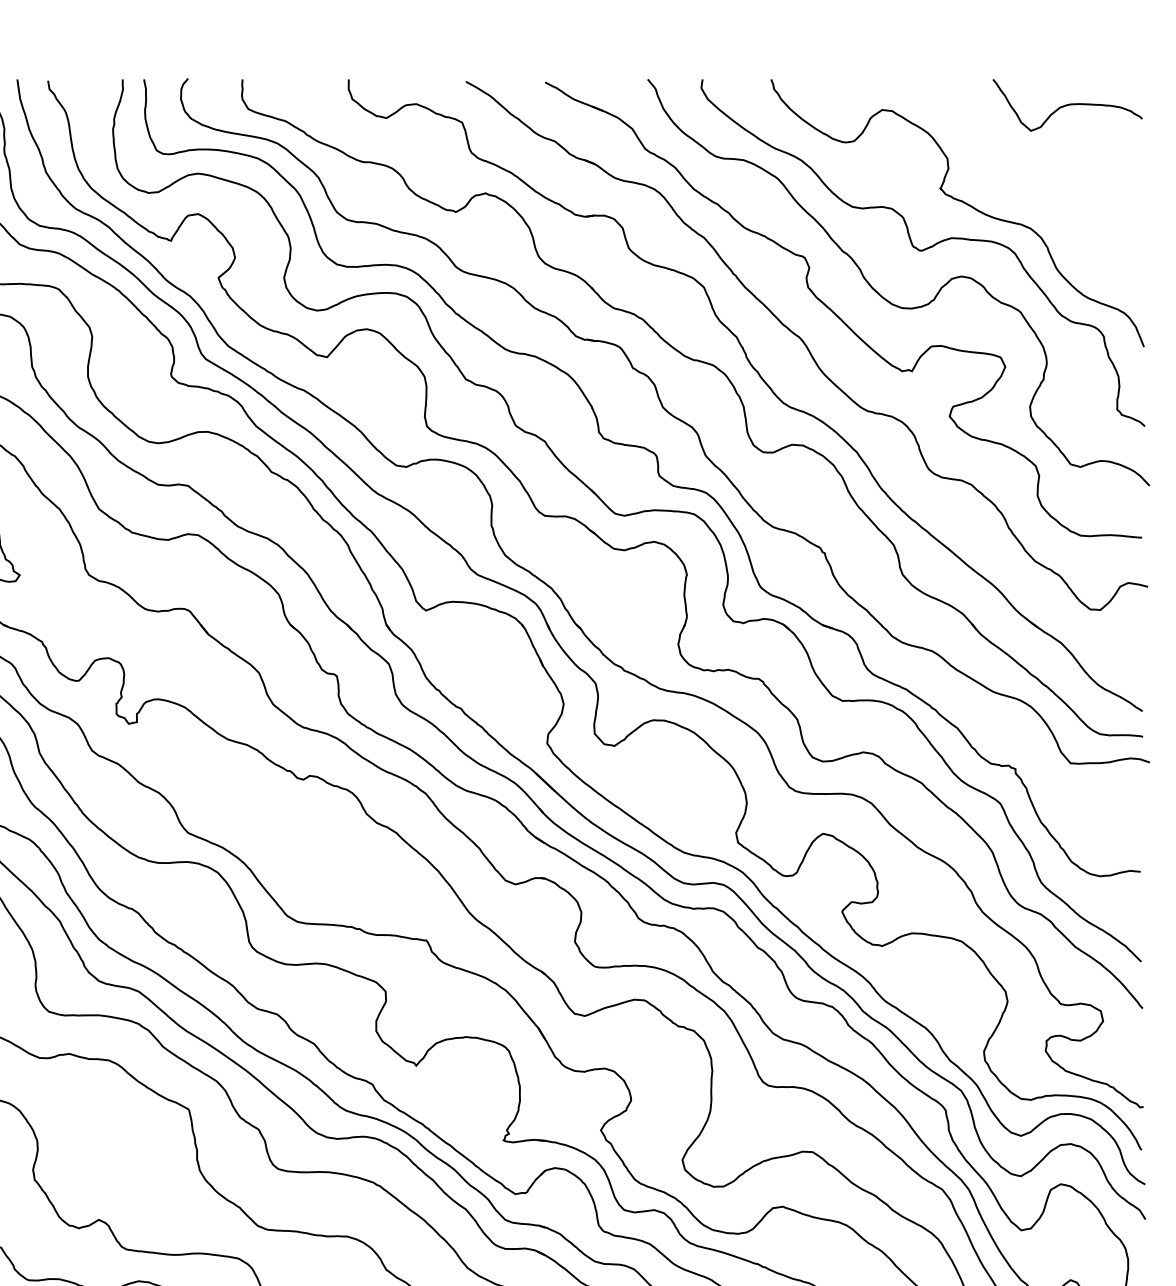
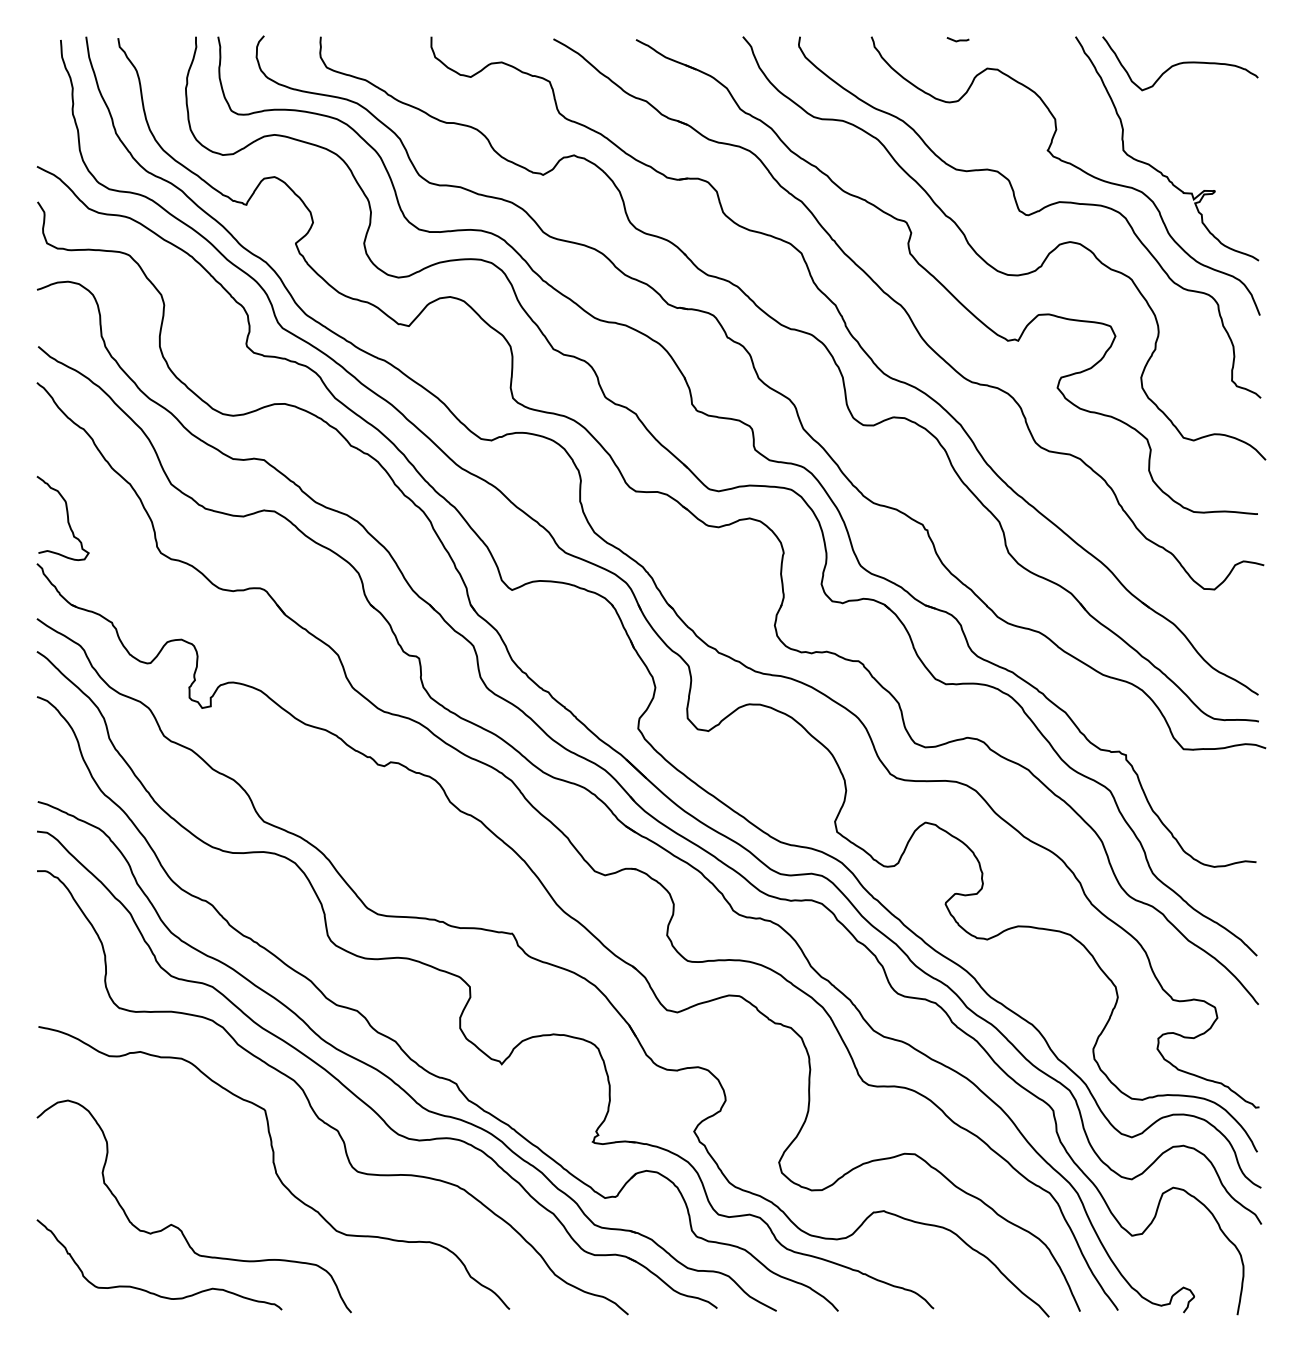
line: (854, 82) -> (958, 39), added
curve: (1041, 203) -> (1153, 166), added

